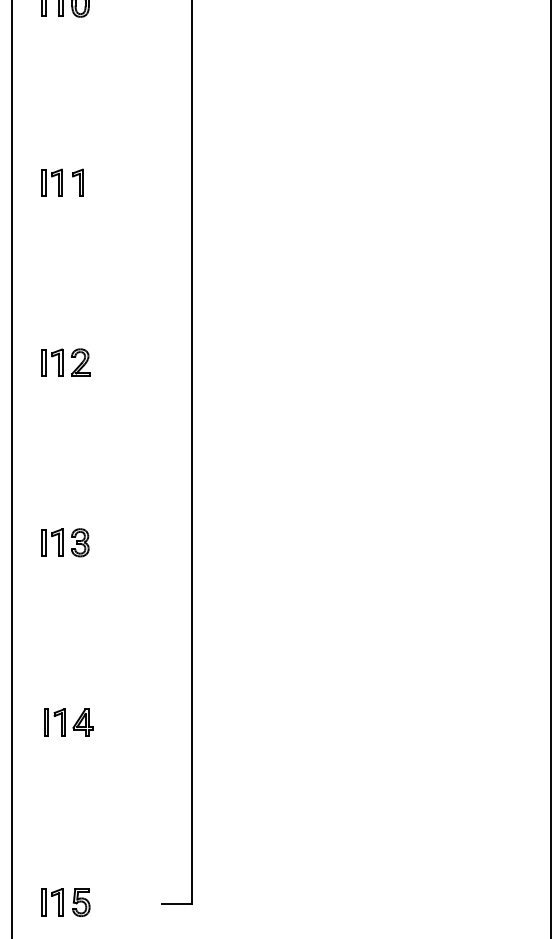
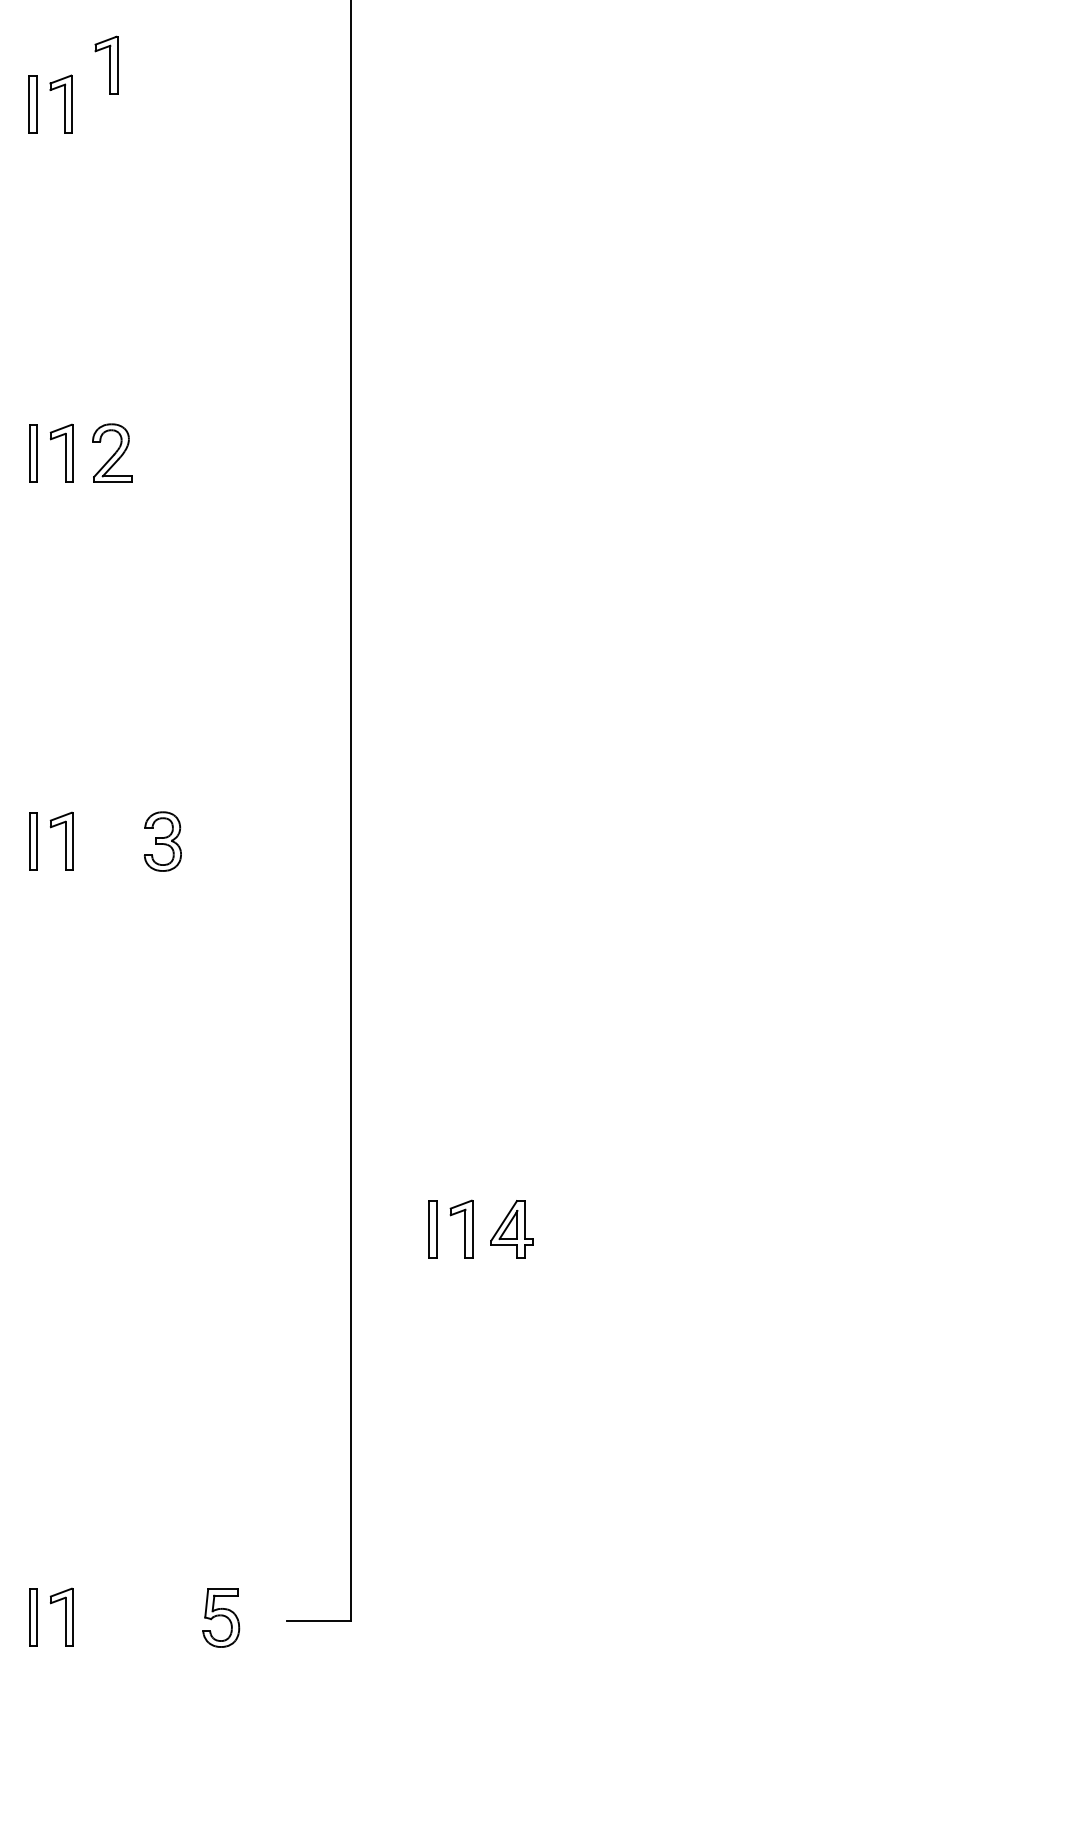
part: (51, 182) -> (49, 103), moved
part: (80, 542) -> (163, 840), moved
part: (68, 722) -> (480, 1229), moved
part: (81, 902) -> (221, 1617), moved

